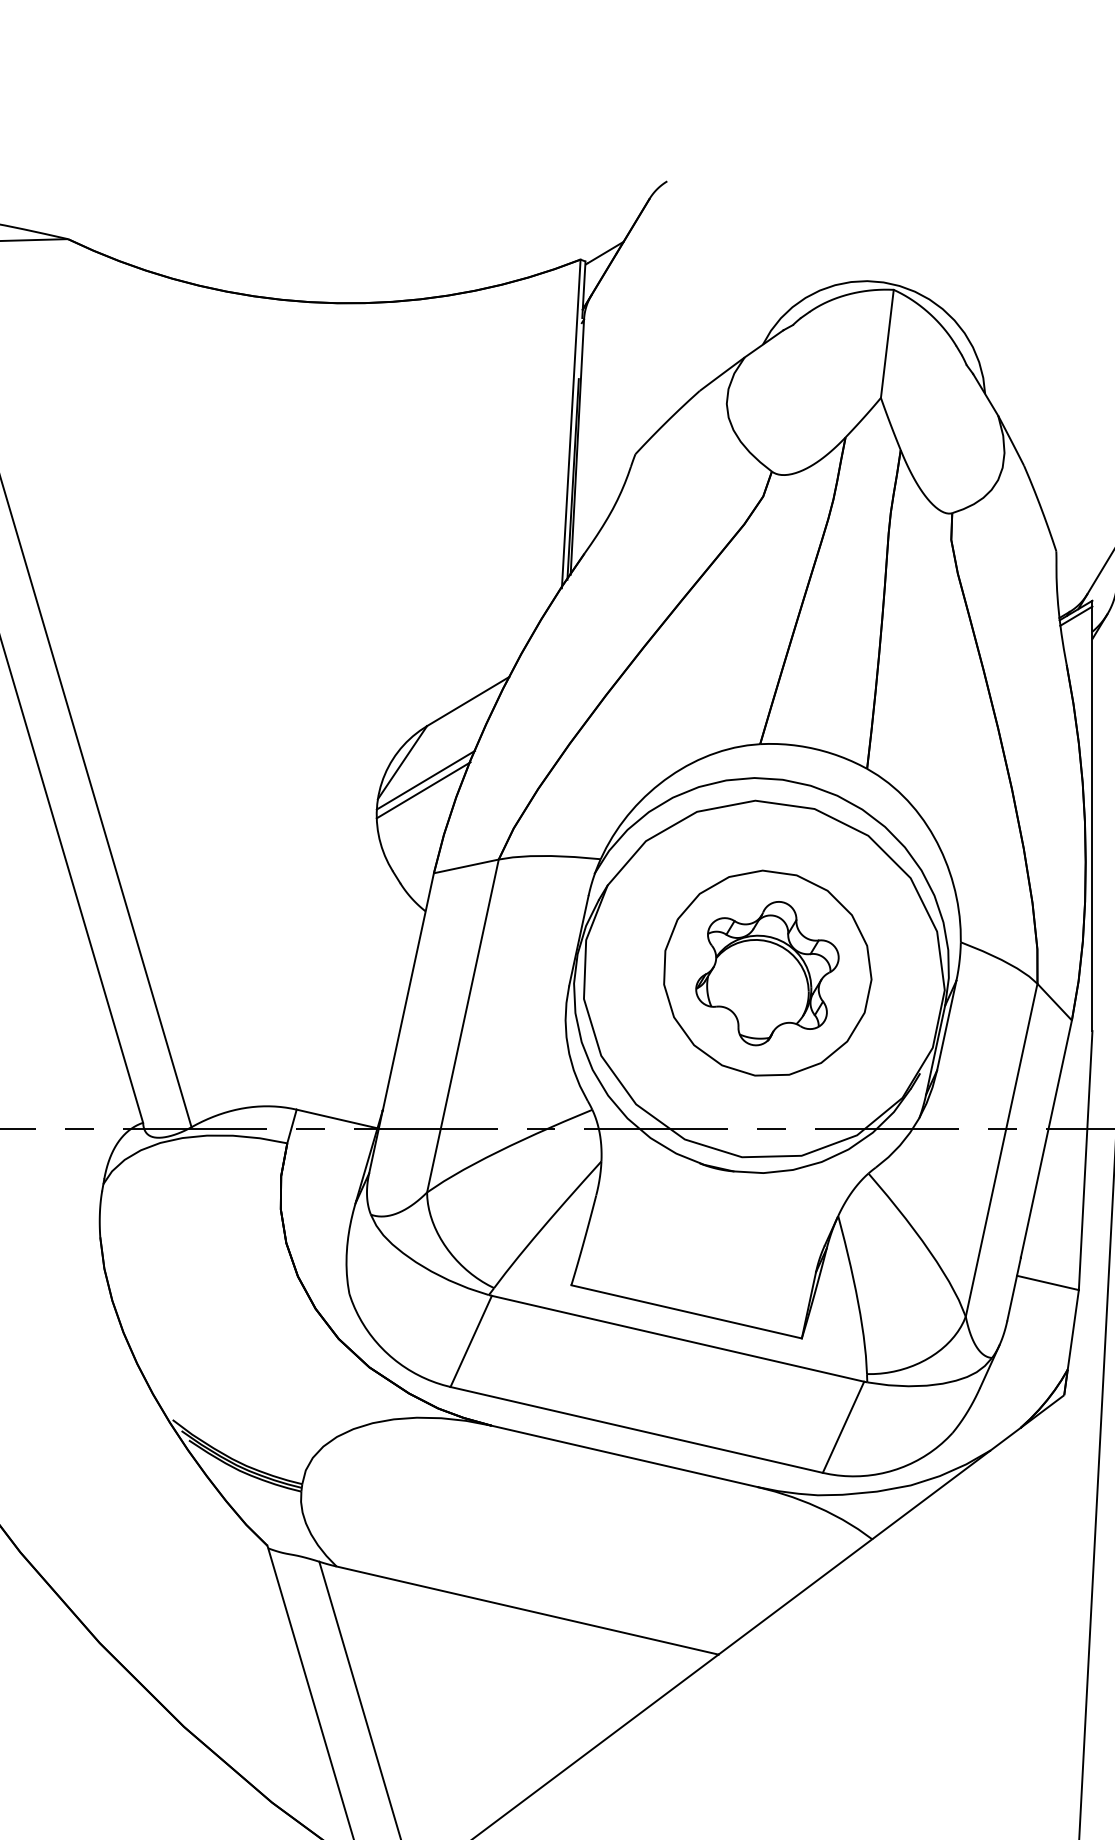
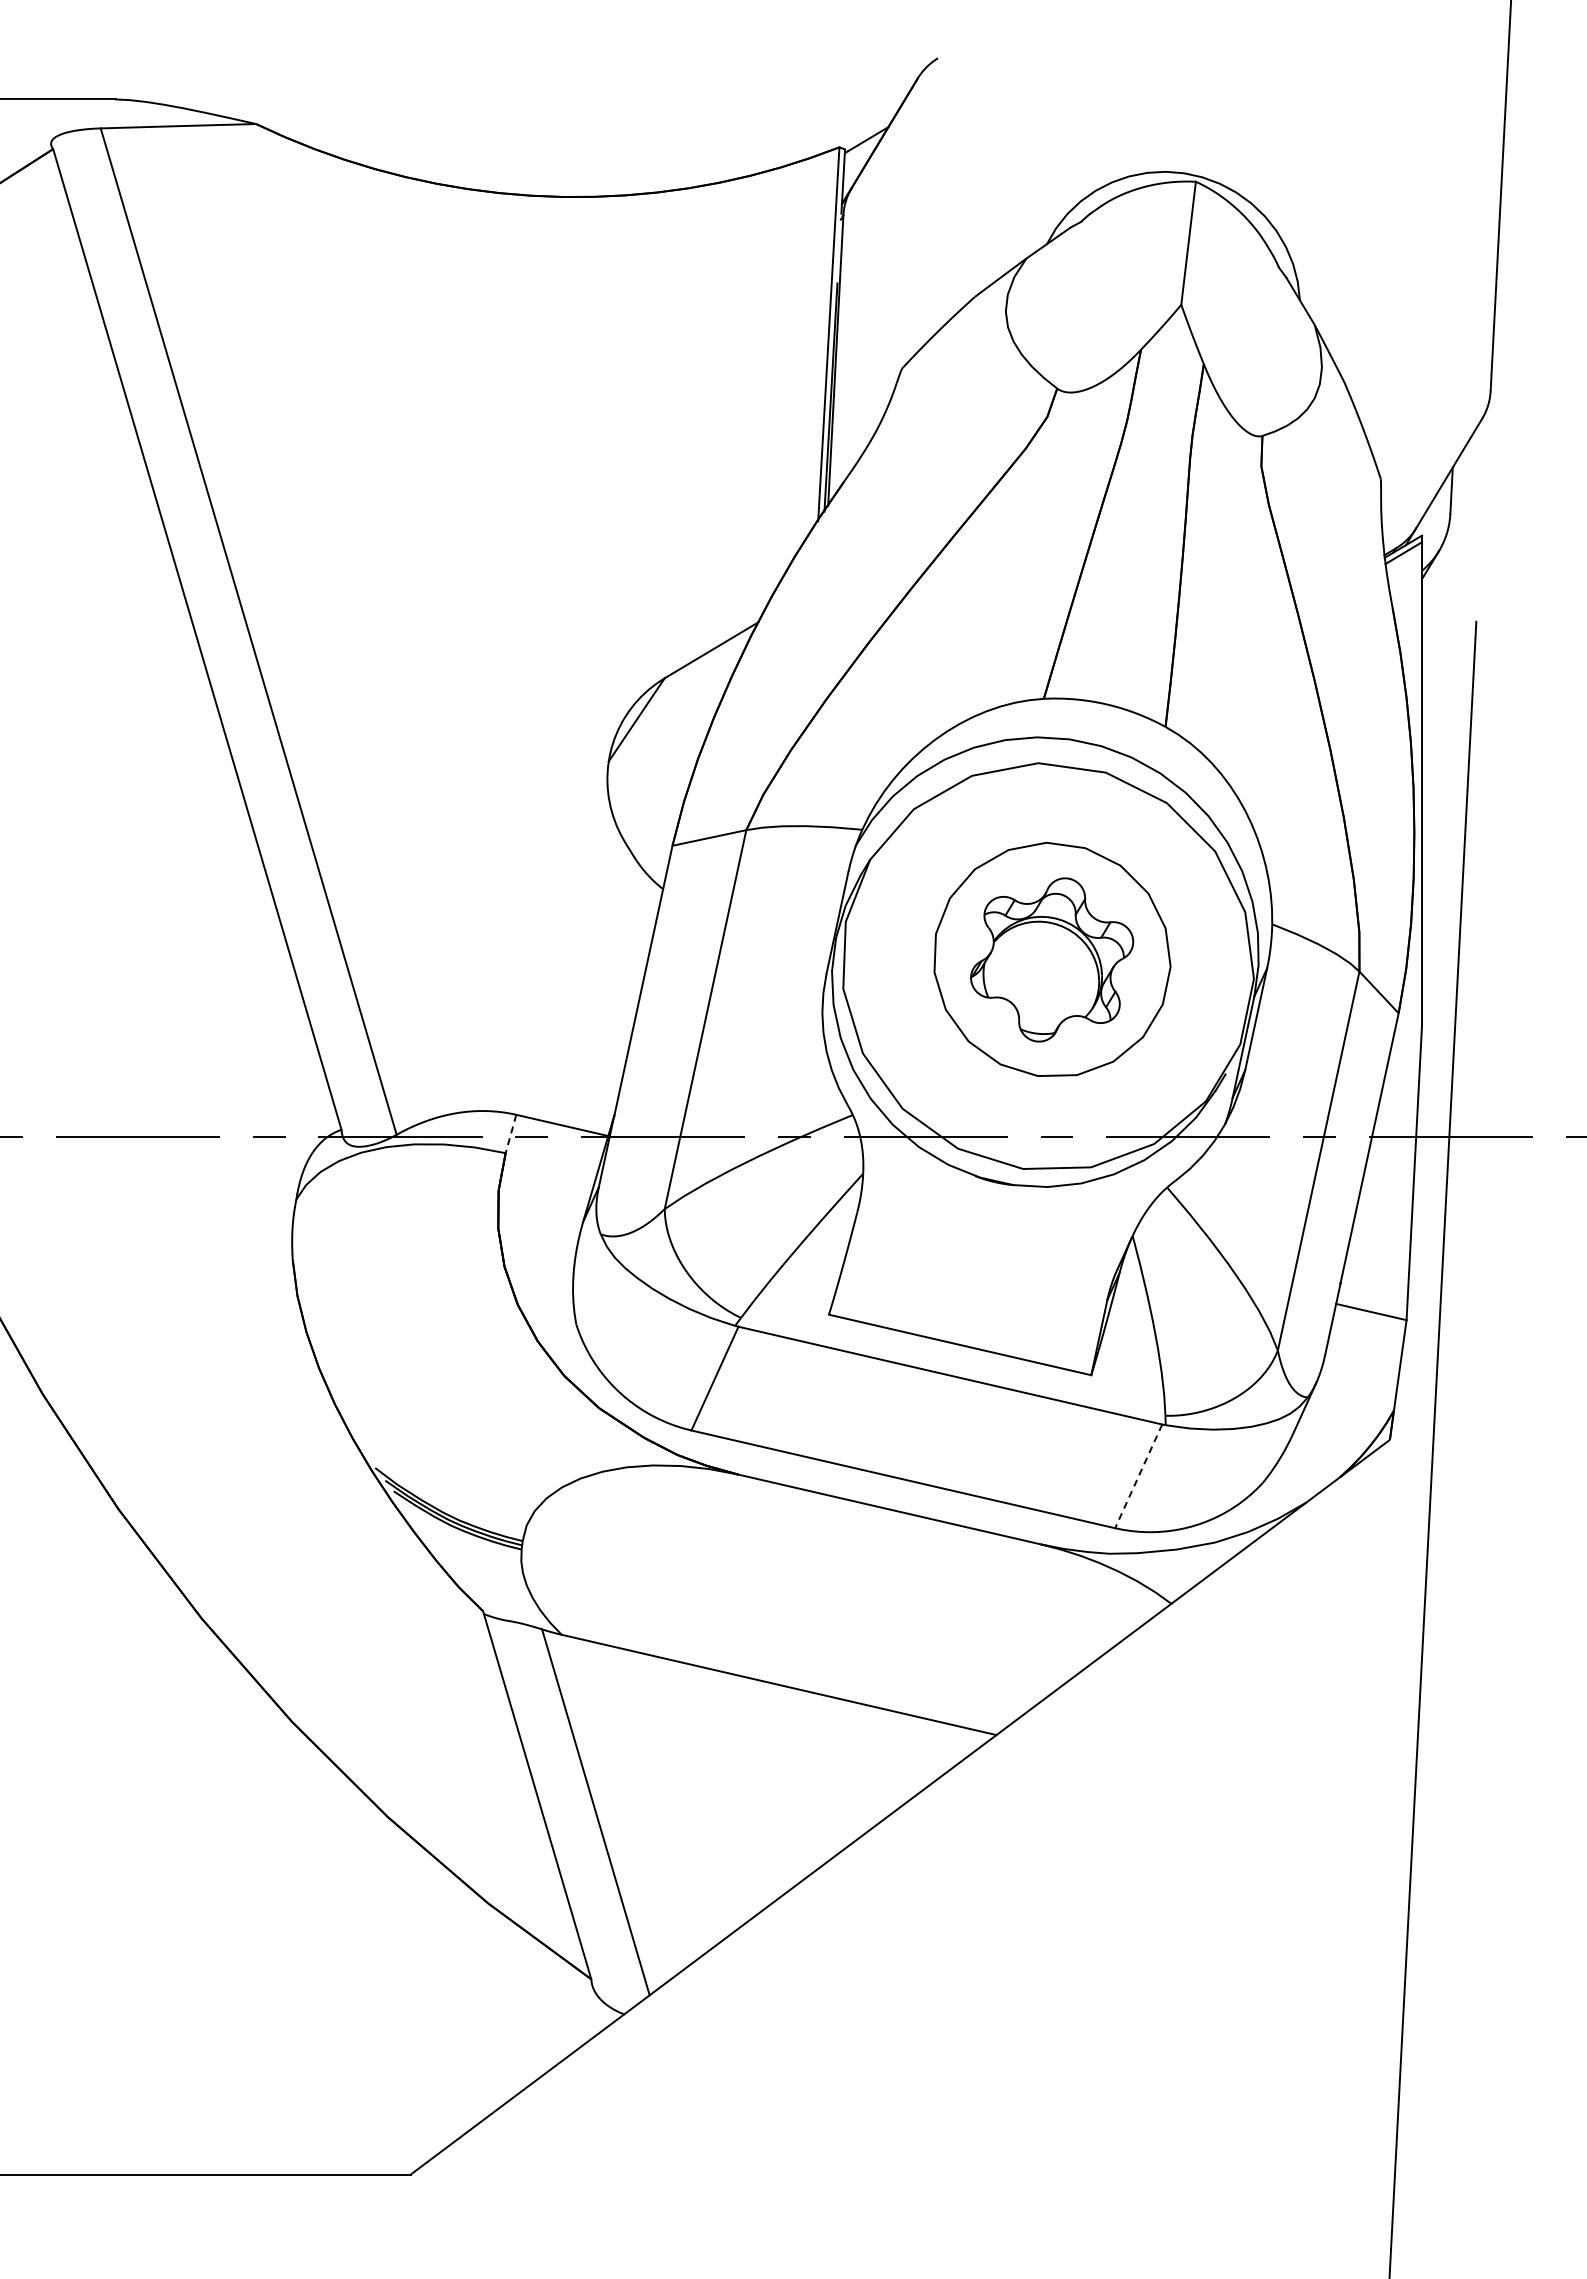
line: (425, 779) -> (663, 739), removed
line: (423, 790) -> (660, 751), removed
line: (292, 1126) -> (511, 1134), solid -> dashed
line: (843, 1427) -> (1138, 1476), solid -> dashed

